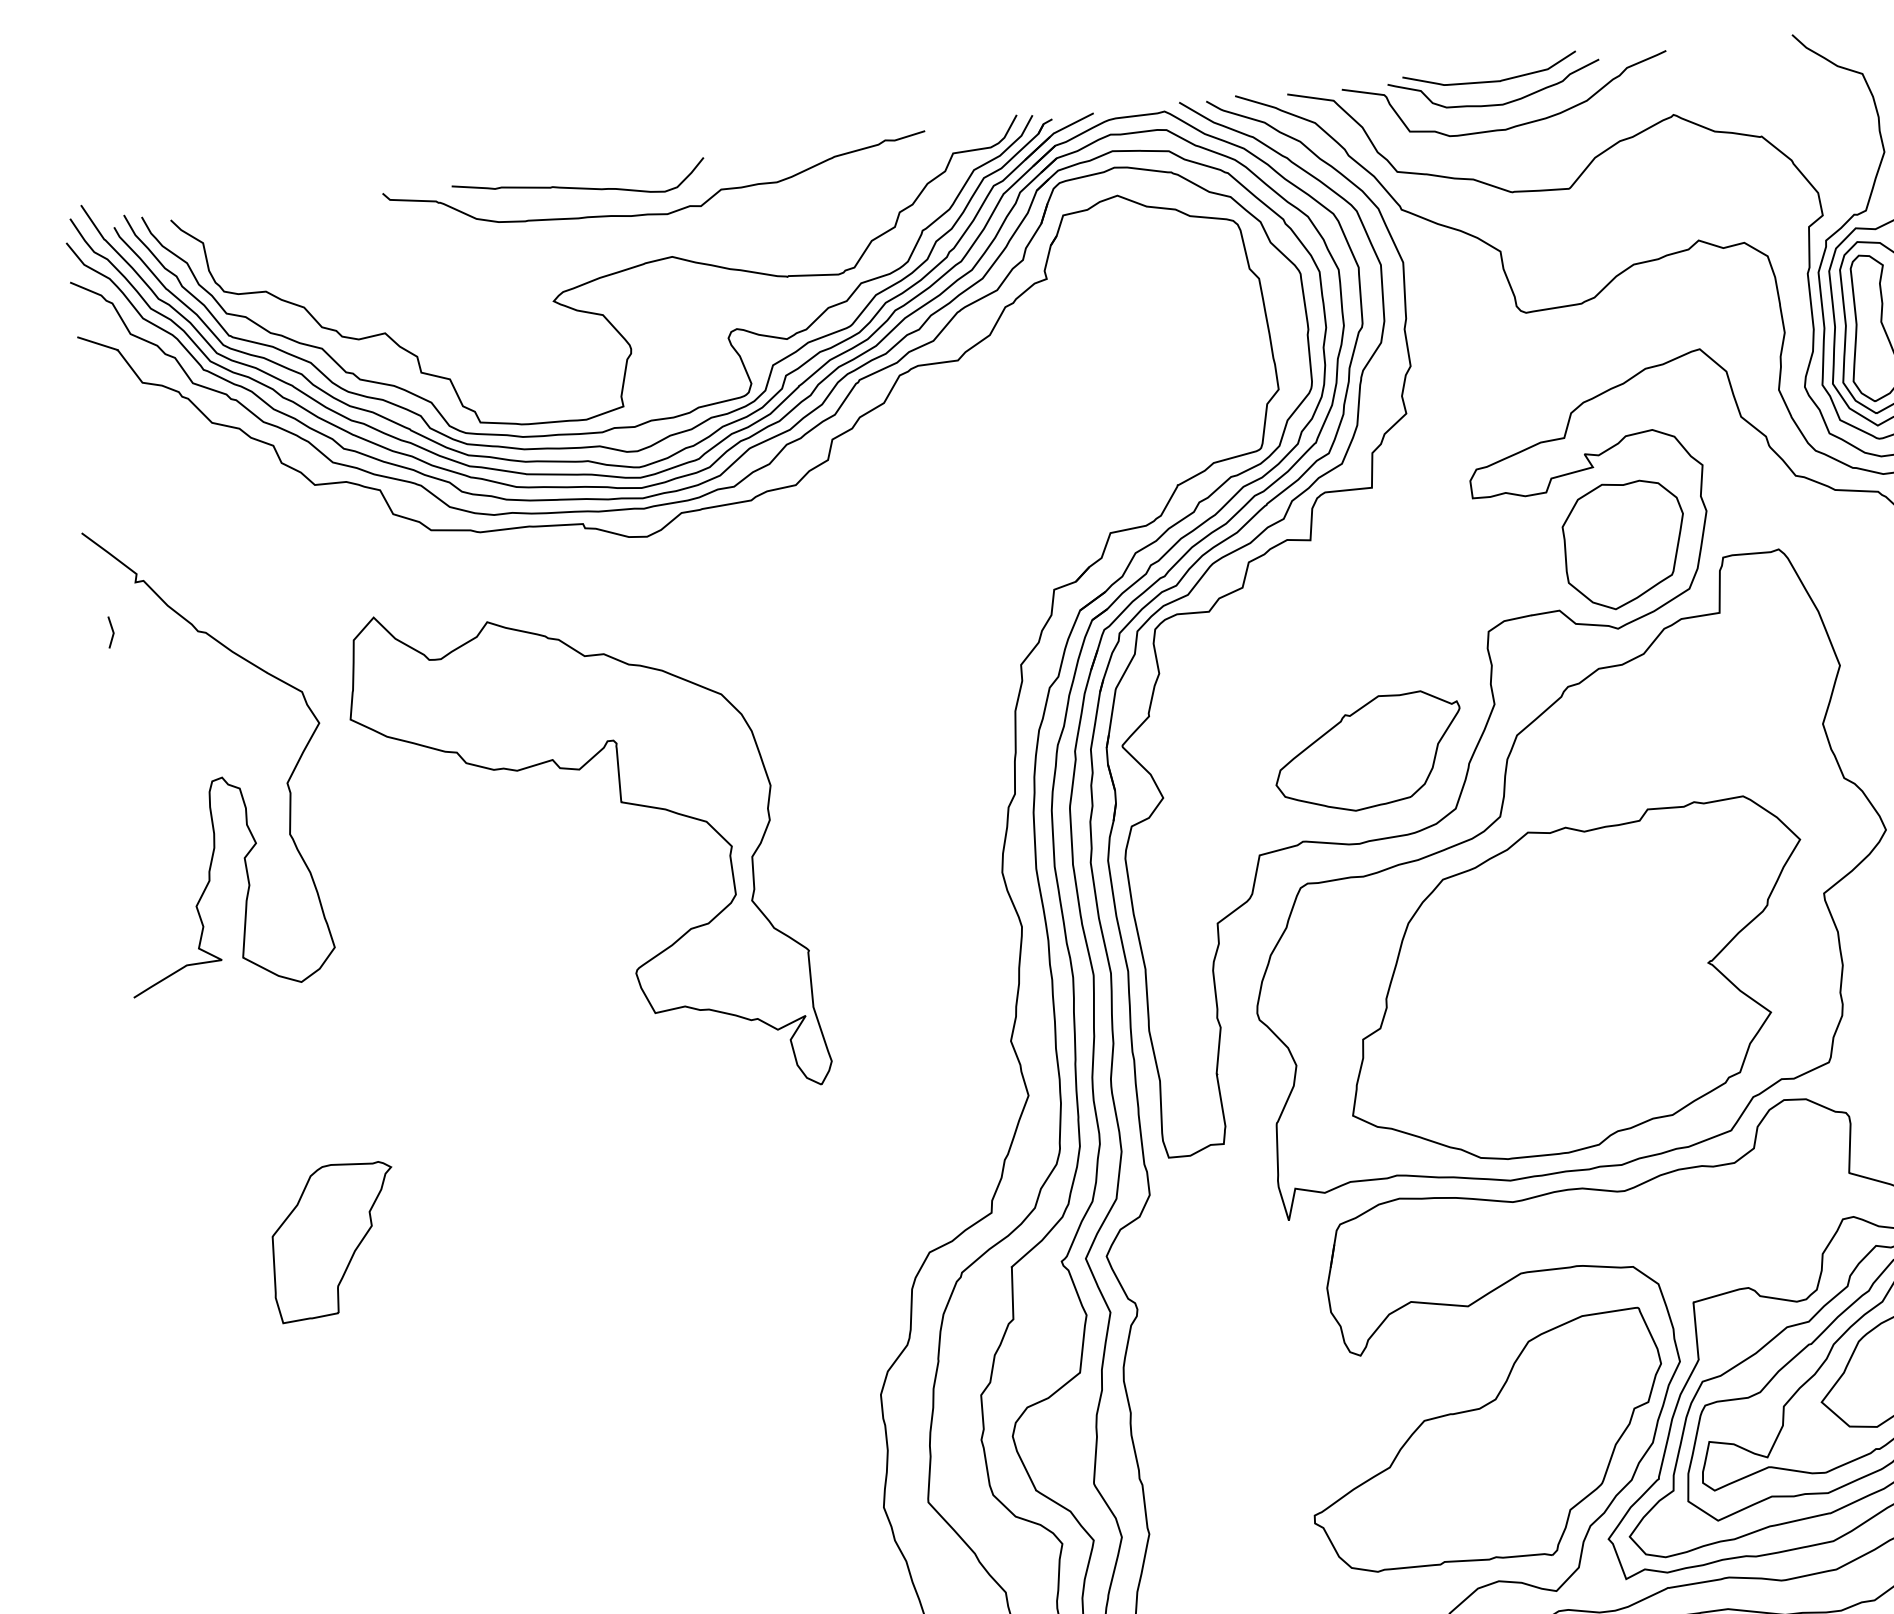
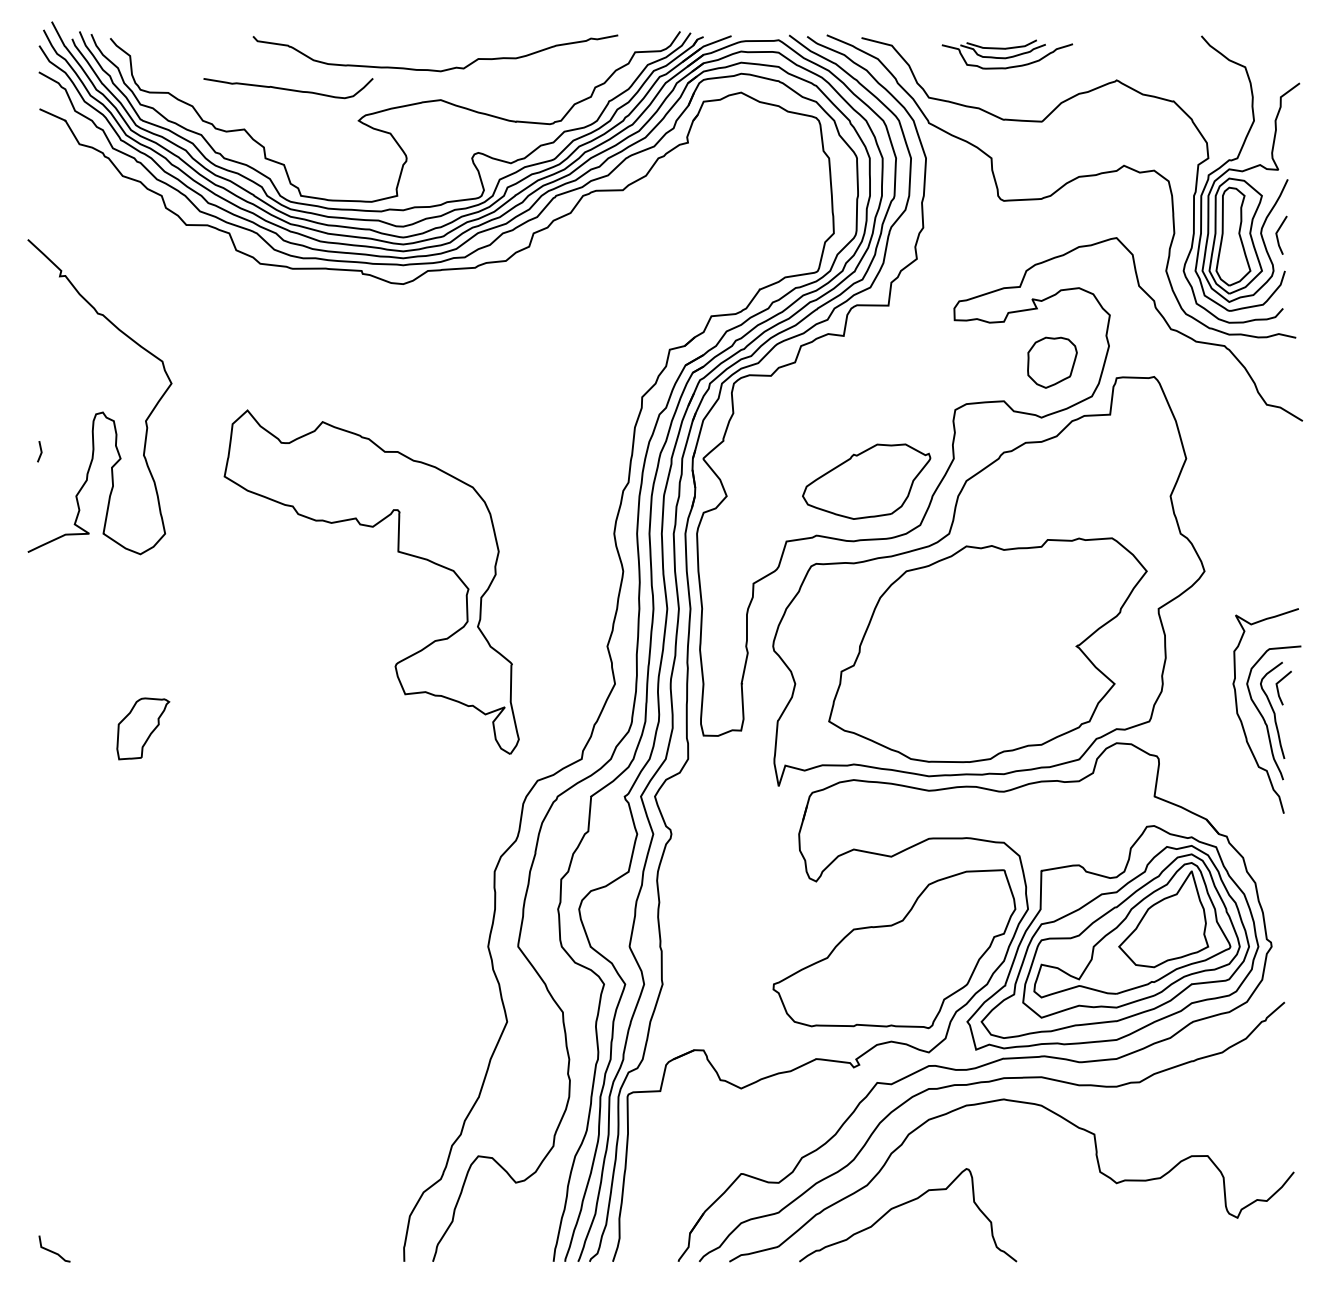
part: (1506, 94) -> (1007, 54), size x0.6
curve: (579, 186) -> (288, 88), moved
part: (1625, 544) -> (1052, 362), size x0.6
line: (111, 631) -> (40, 451), moved
part: (620, 803) -> (397, 552), moved
part: (335, 1240) -> (143, 728), size x0.6

